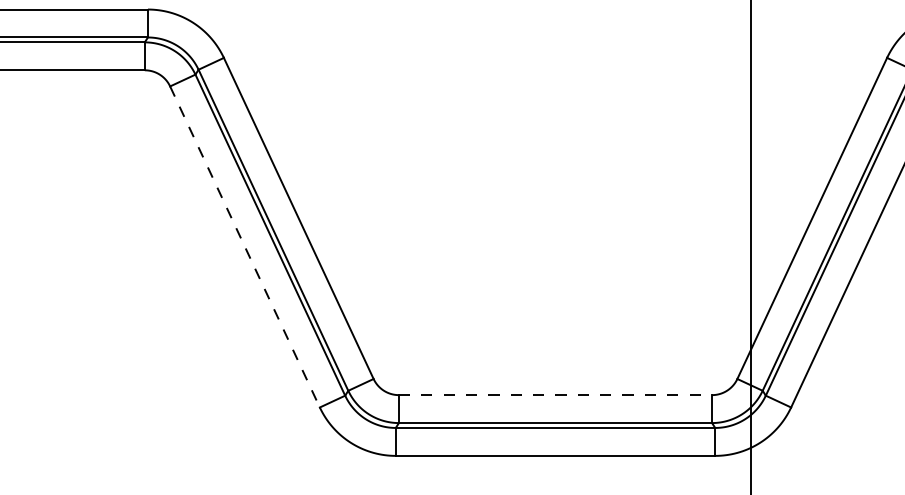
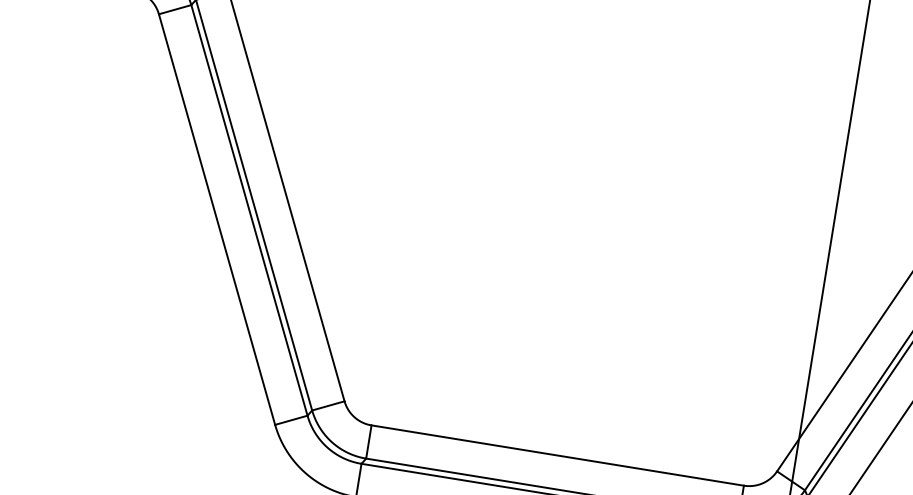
line: (245, 247) -> (217, 220), dashed -> solid
line: (555, 395) -> (557, 455), dashed -> solid

